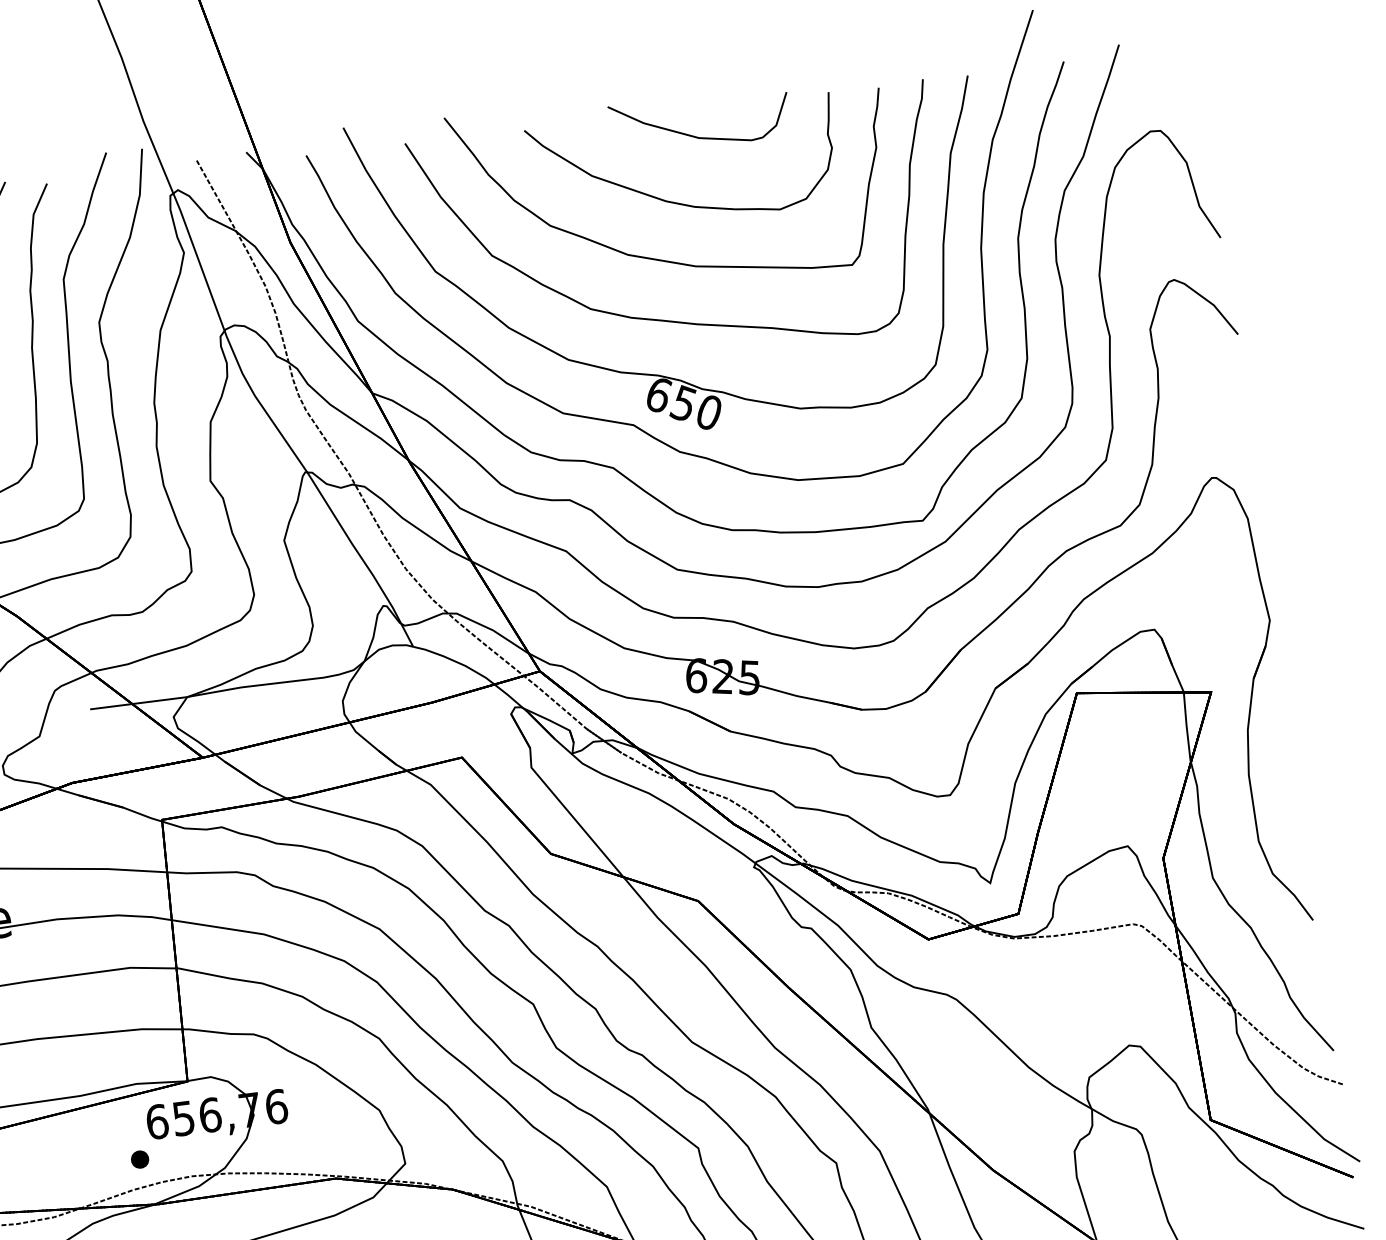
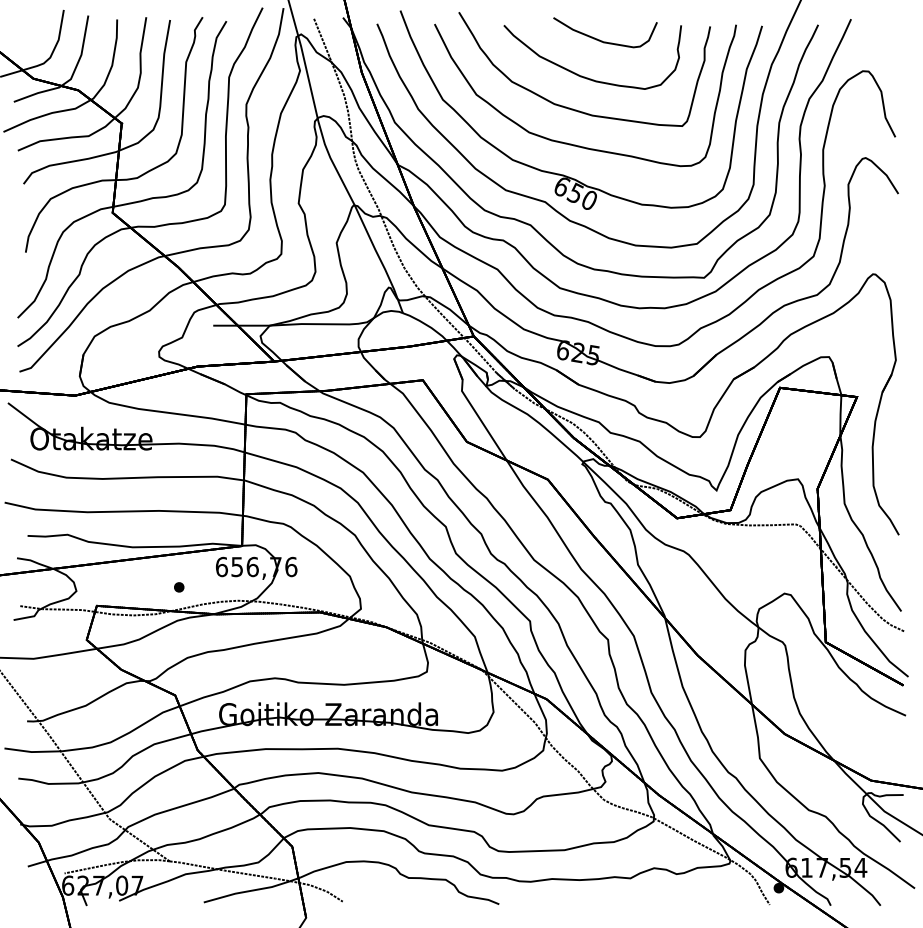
part: (140, 1159) -> (179, 587), moved

